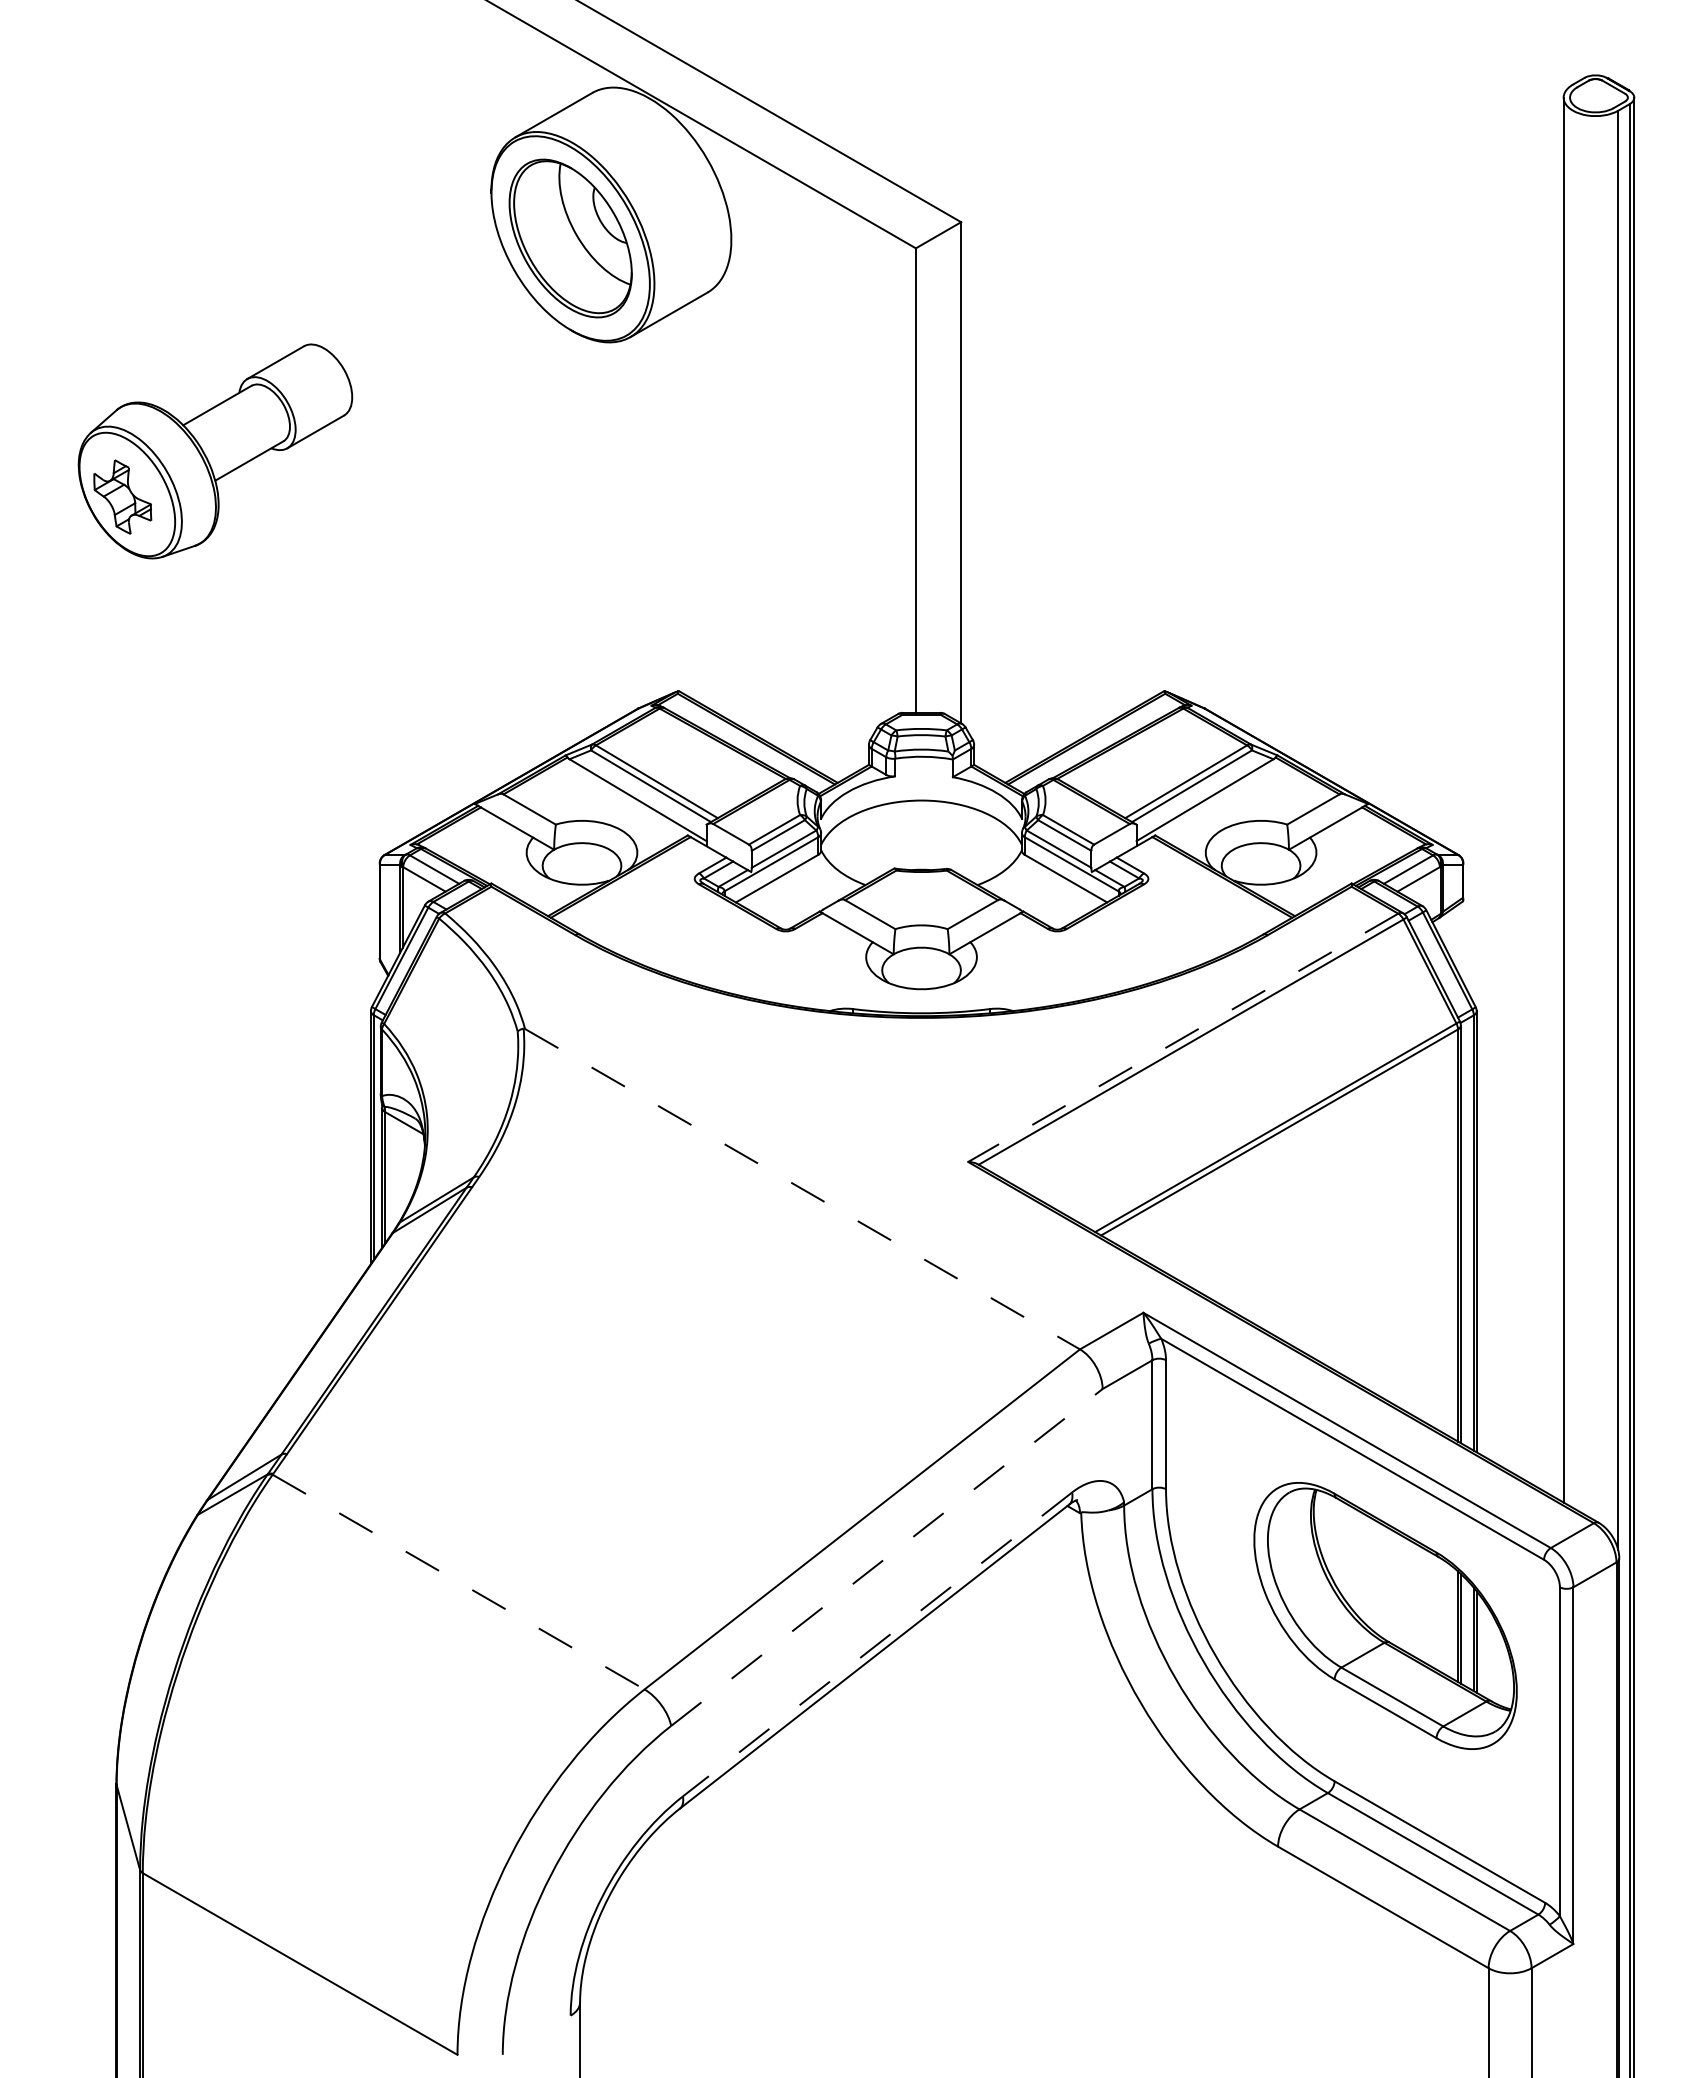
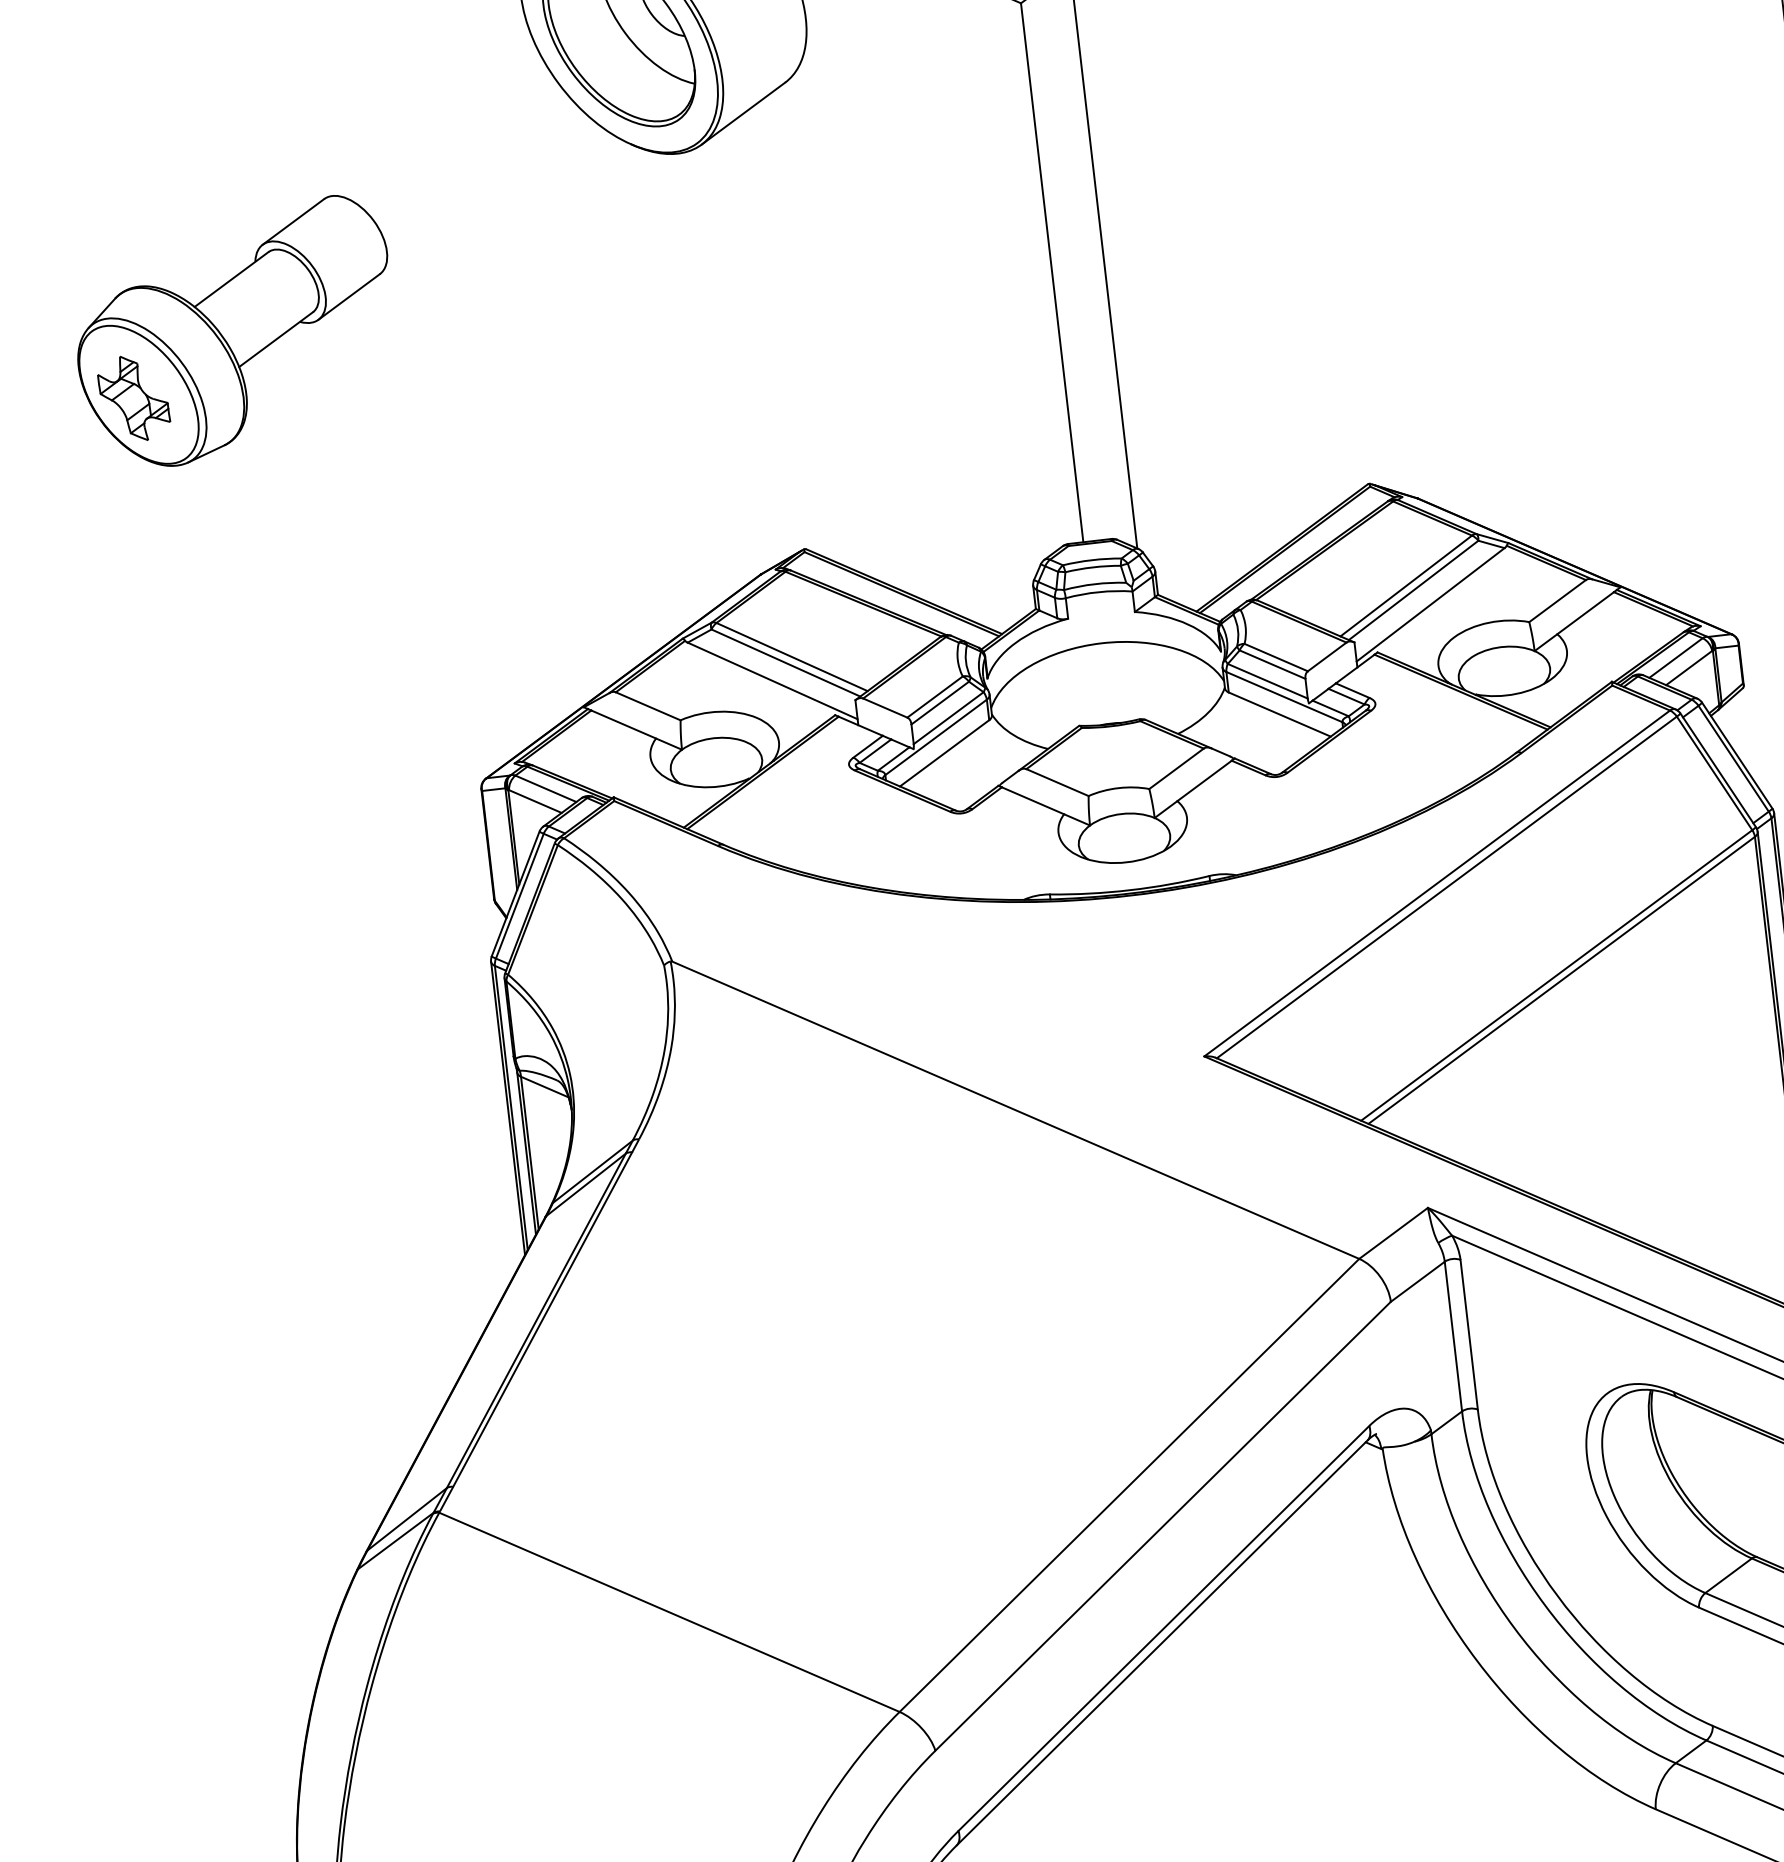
line: (1182, 1038) -> (1436, 884), dashed -> solid
line: (802, 1189) -> (1015, 1110), dashed -> solid
line: (886, 1557) -> (1162, 1526), dashed -> solid
line: (458, 1582) -> (669, 1612), dashed -> solid
line: (877, 1644) -> (1163, 1628), dashed -> solid

